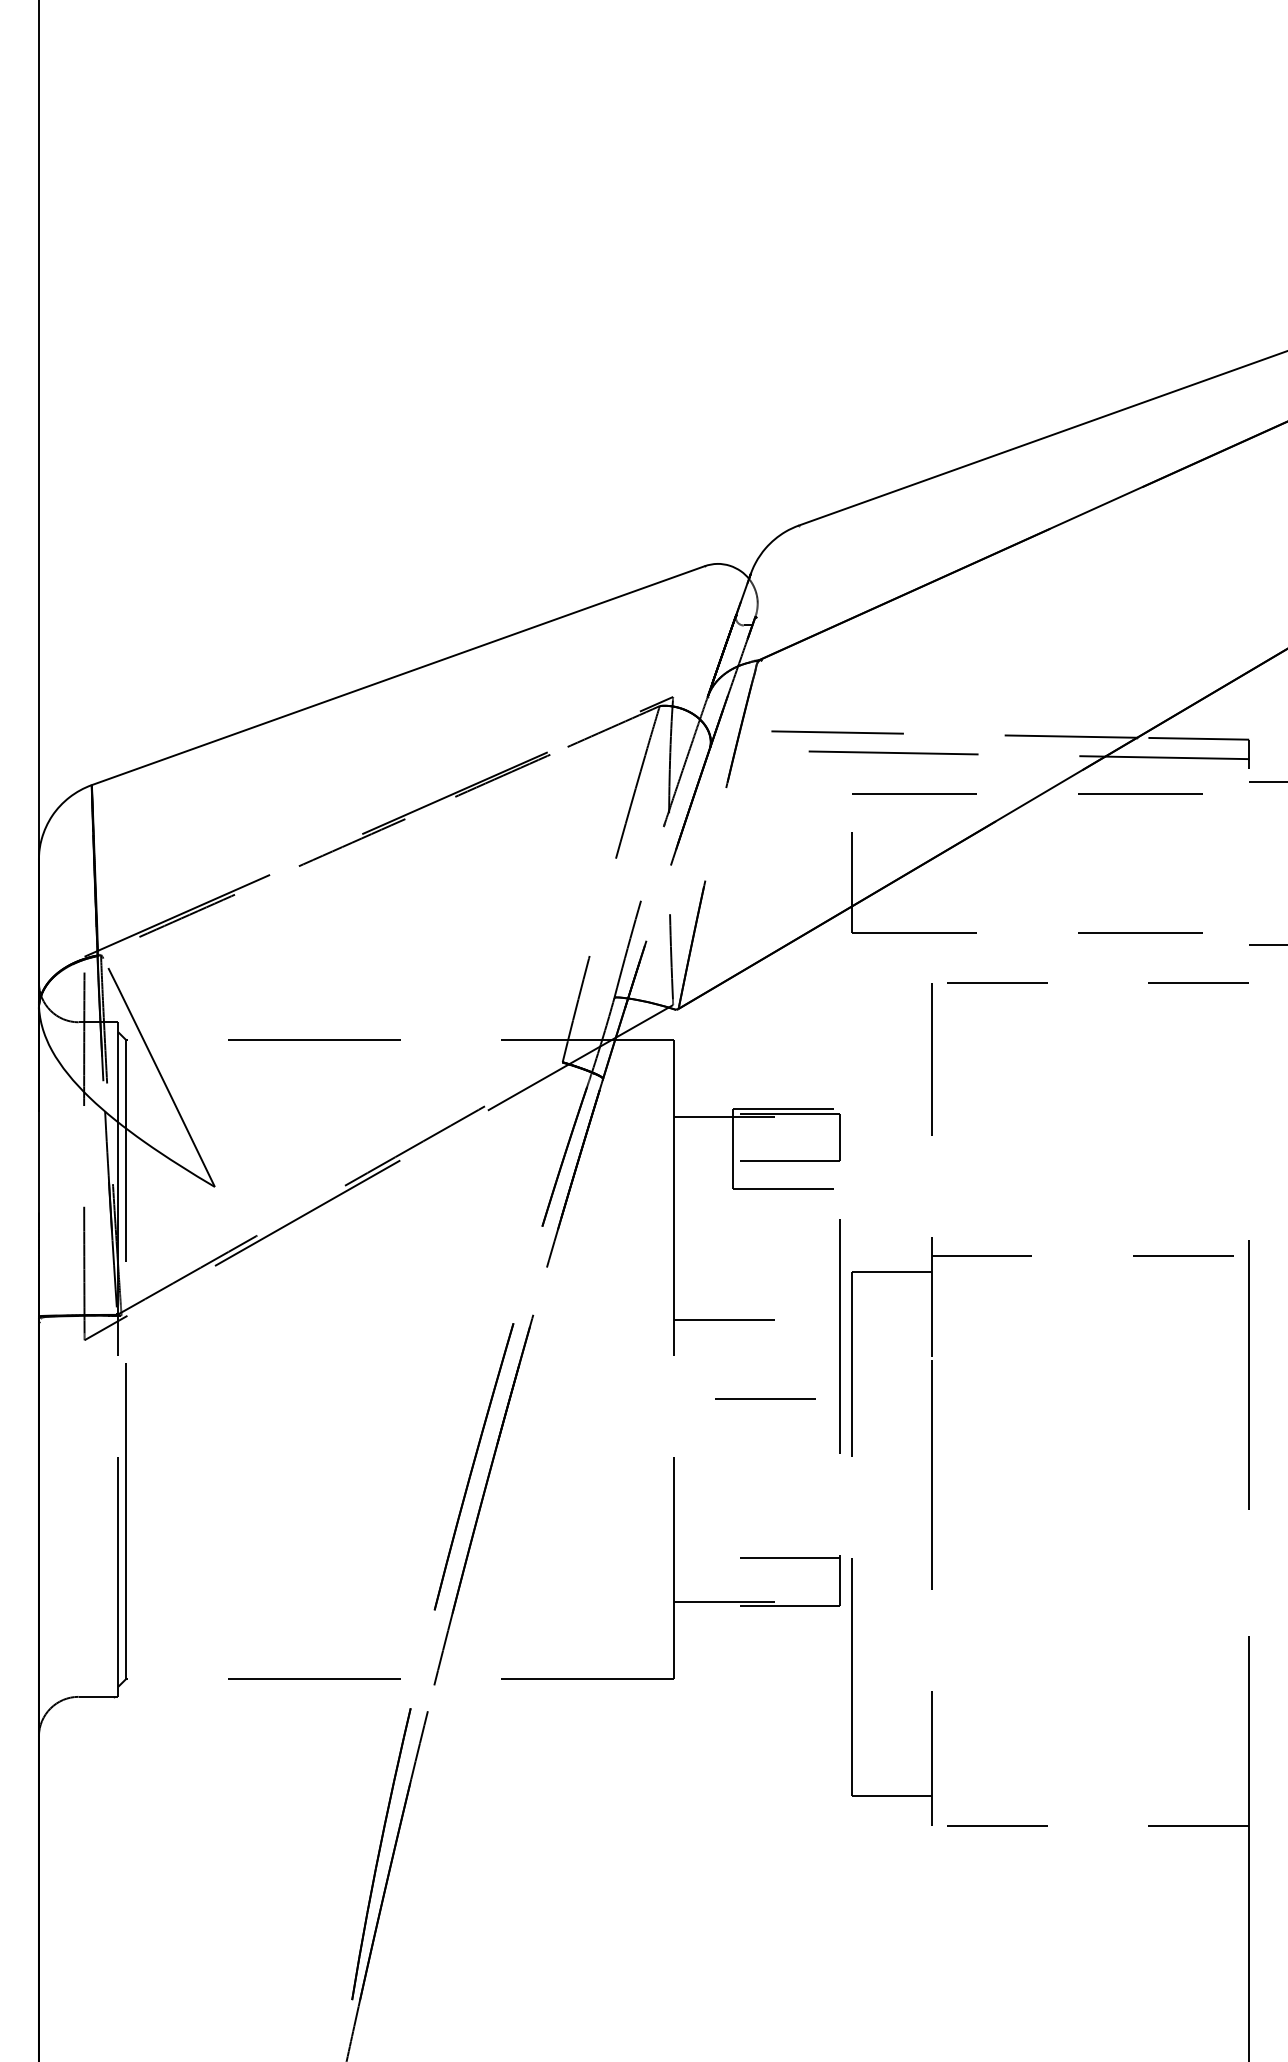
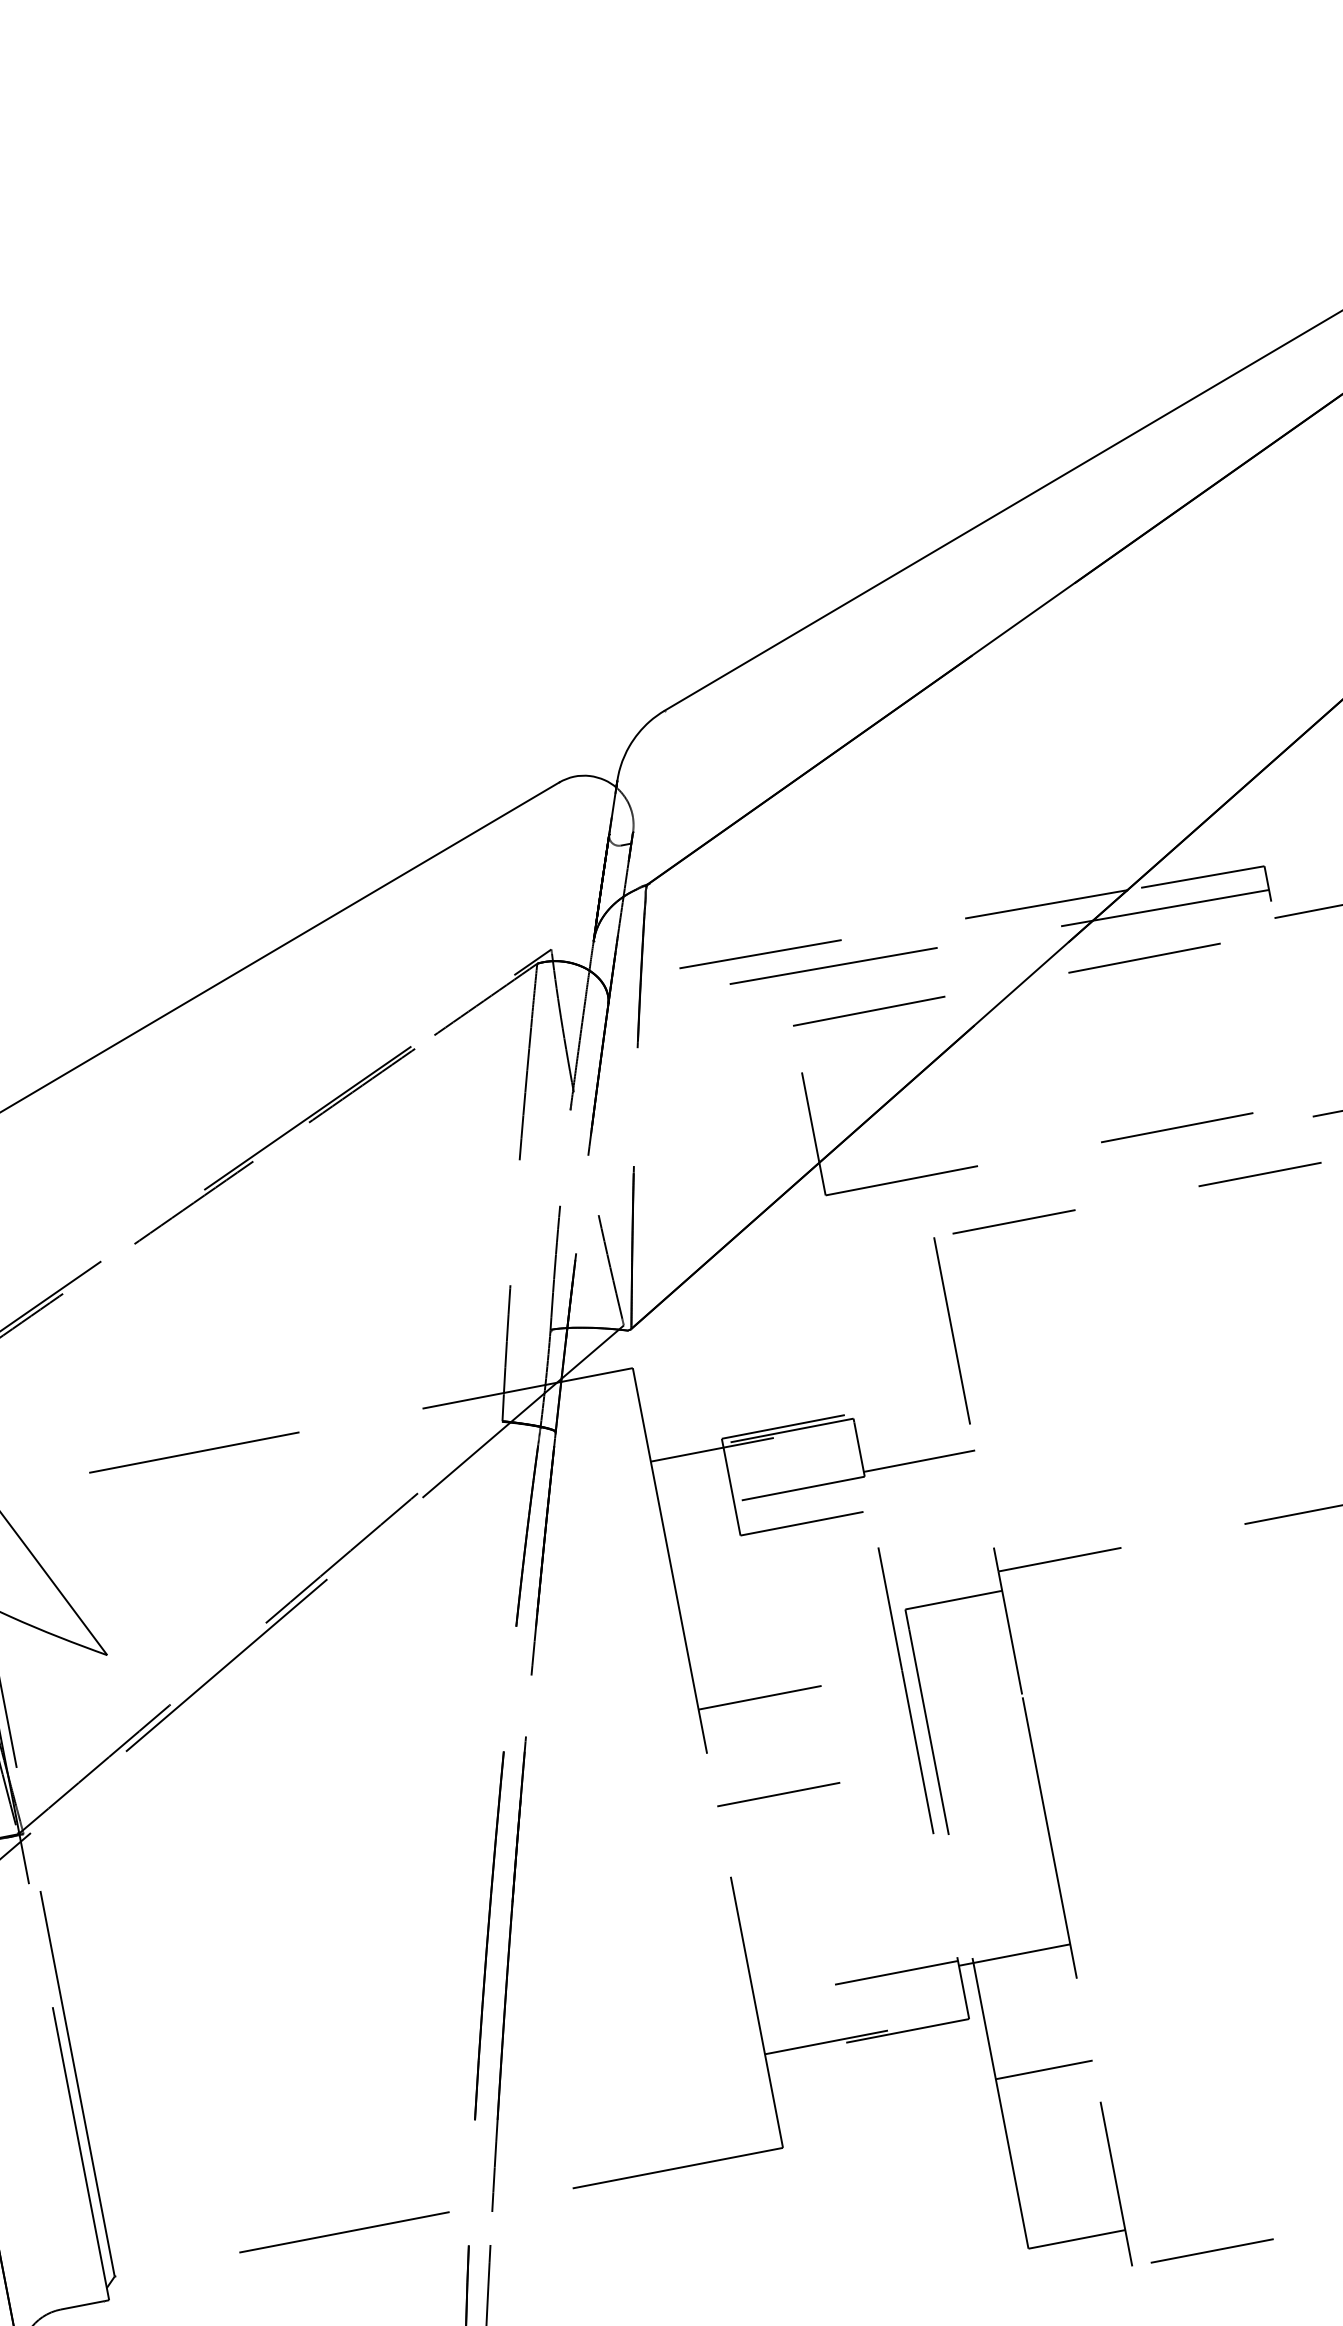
line: (885, 1157) -> (918, 1461), added
line: (765, 1398) -> (778, 1793), moved
line: (885, 1561) -> (1013, 1954), added
line: (891, 1657) -> (1043, 2070), added

